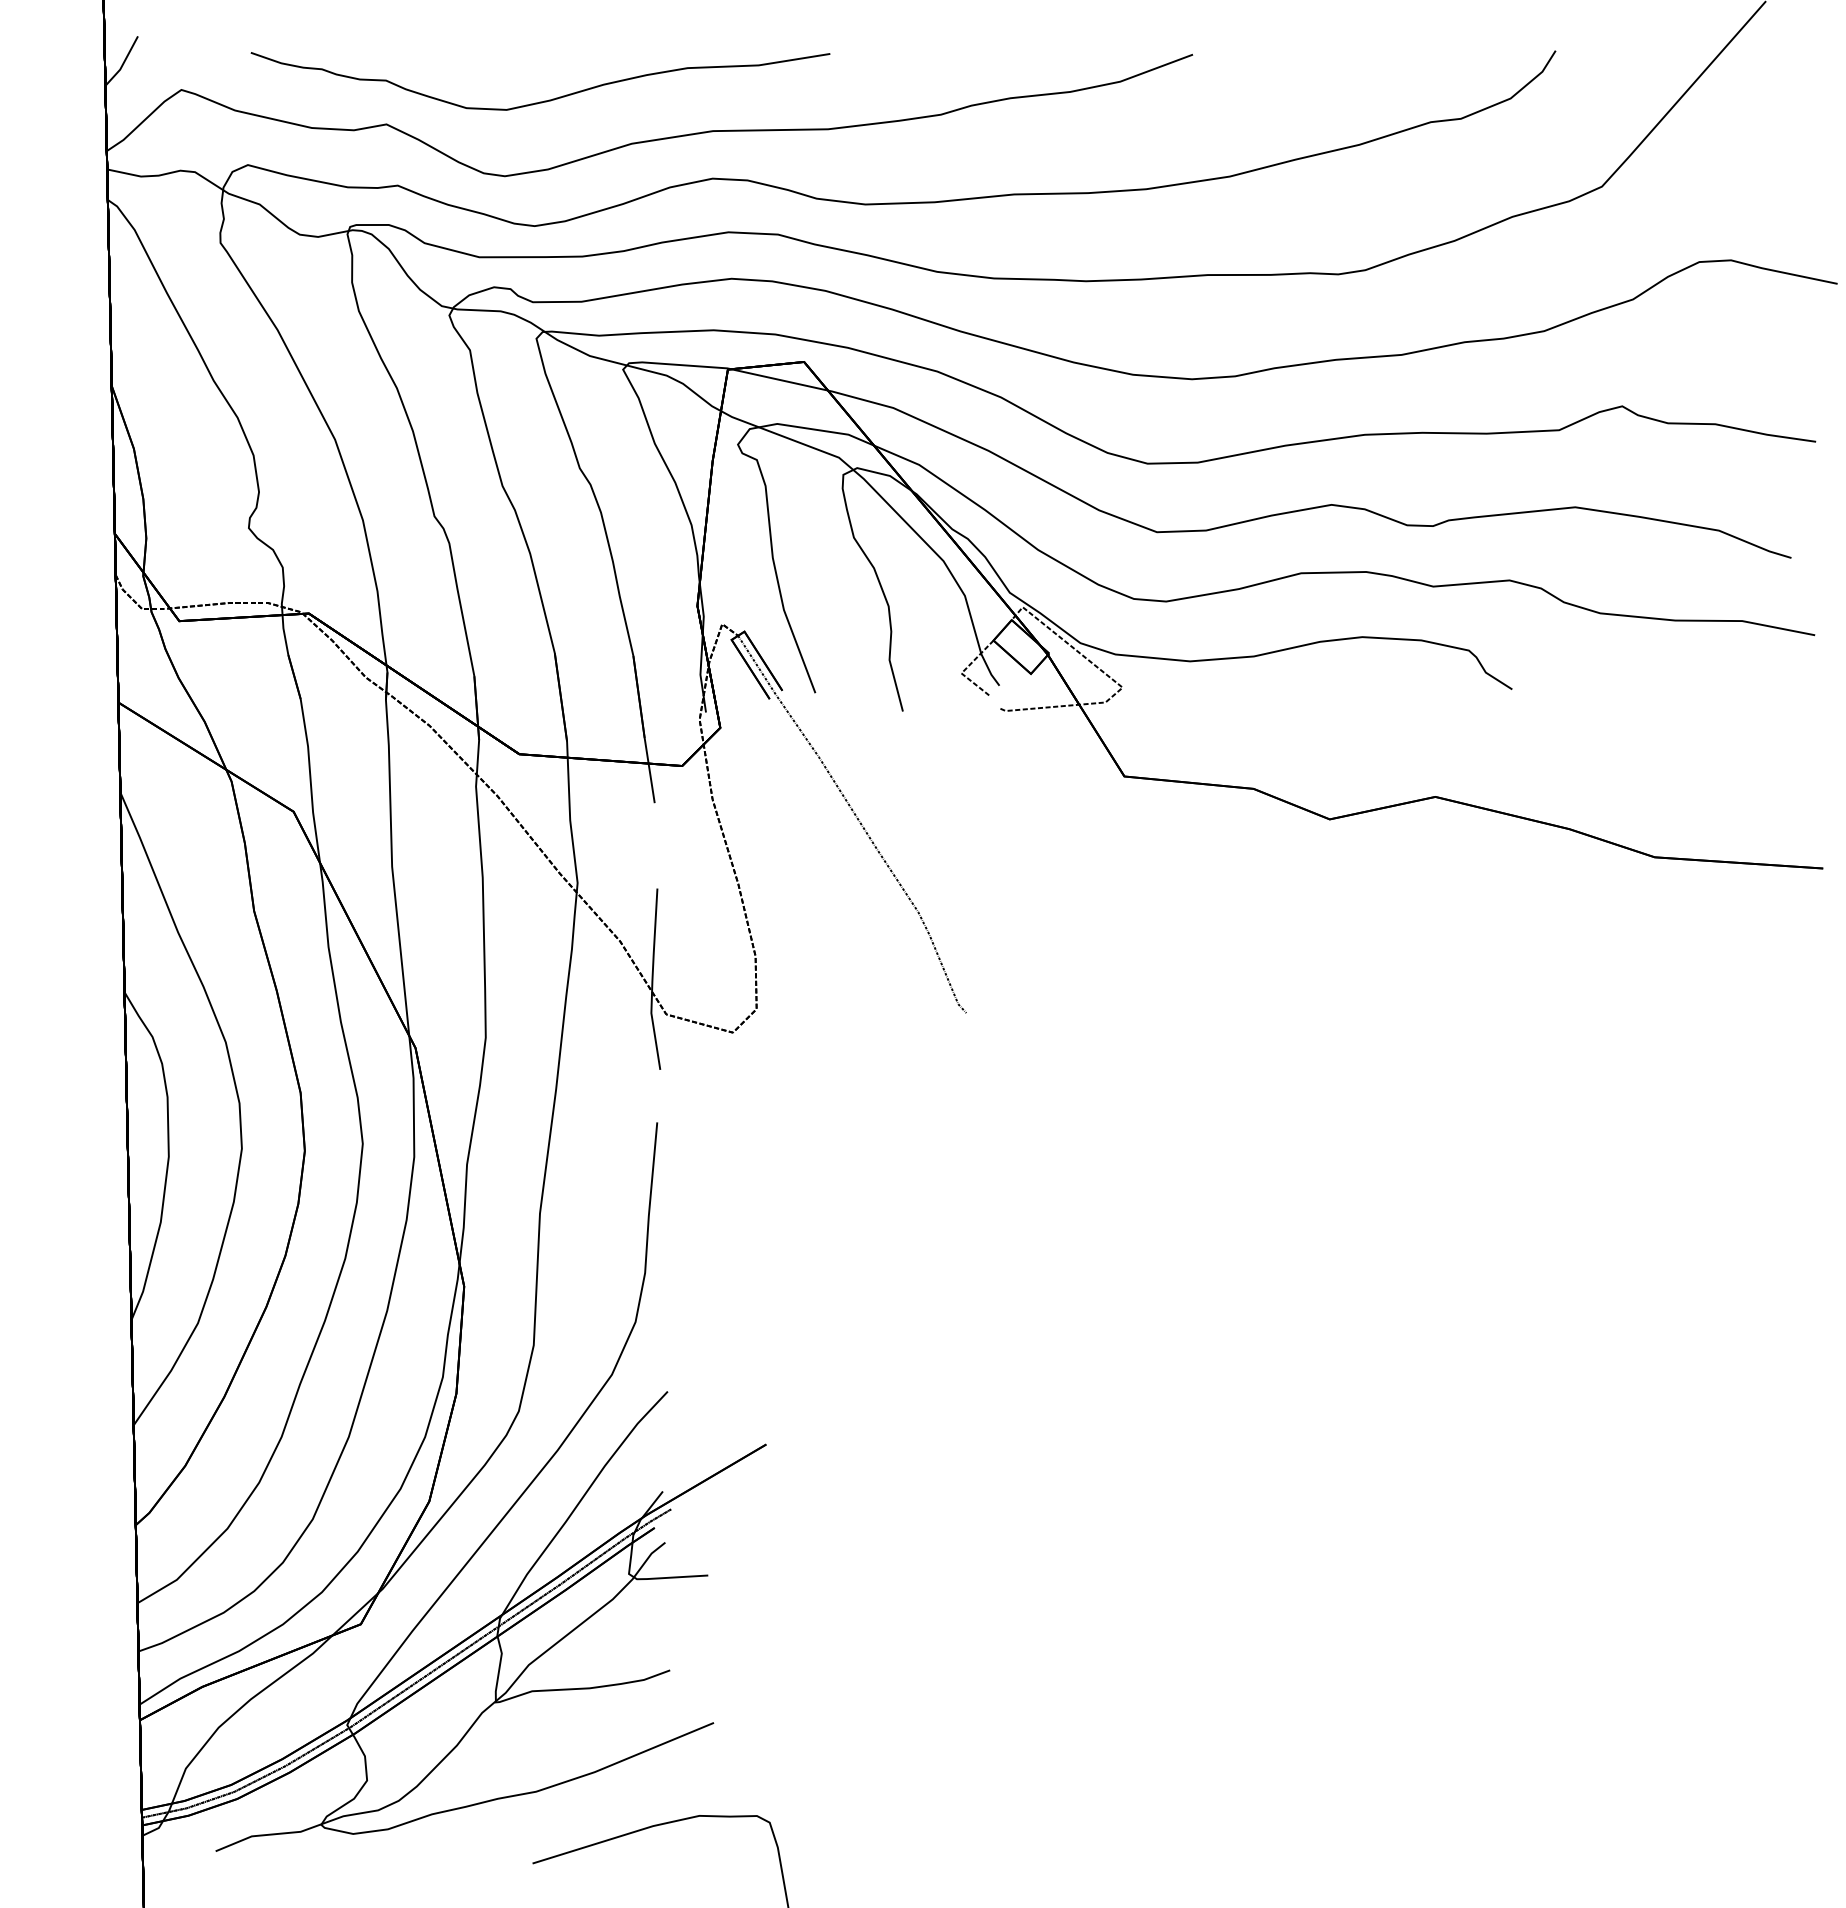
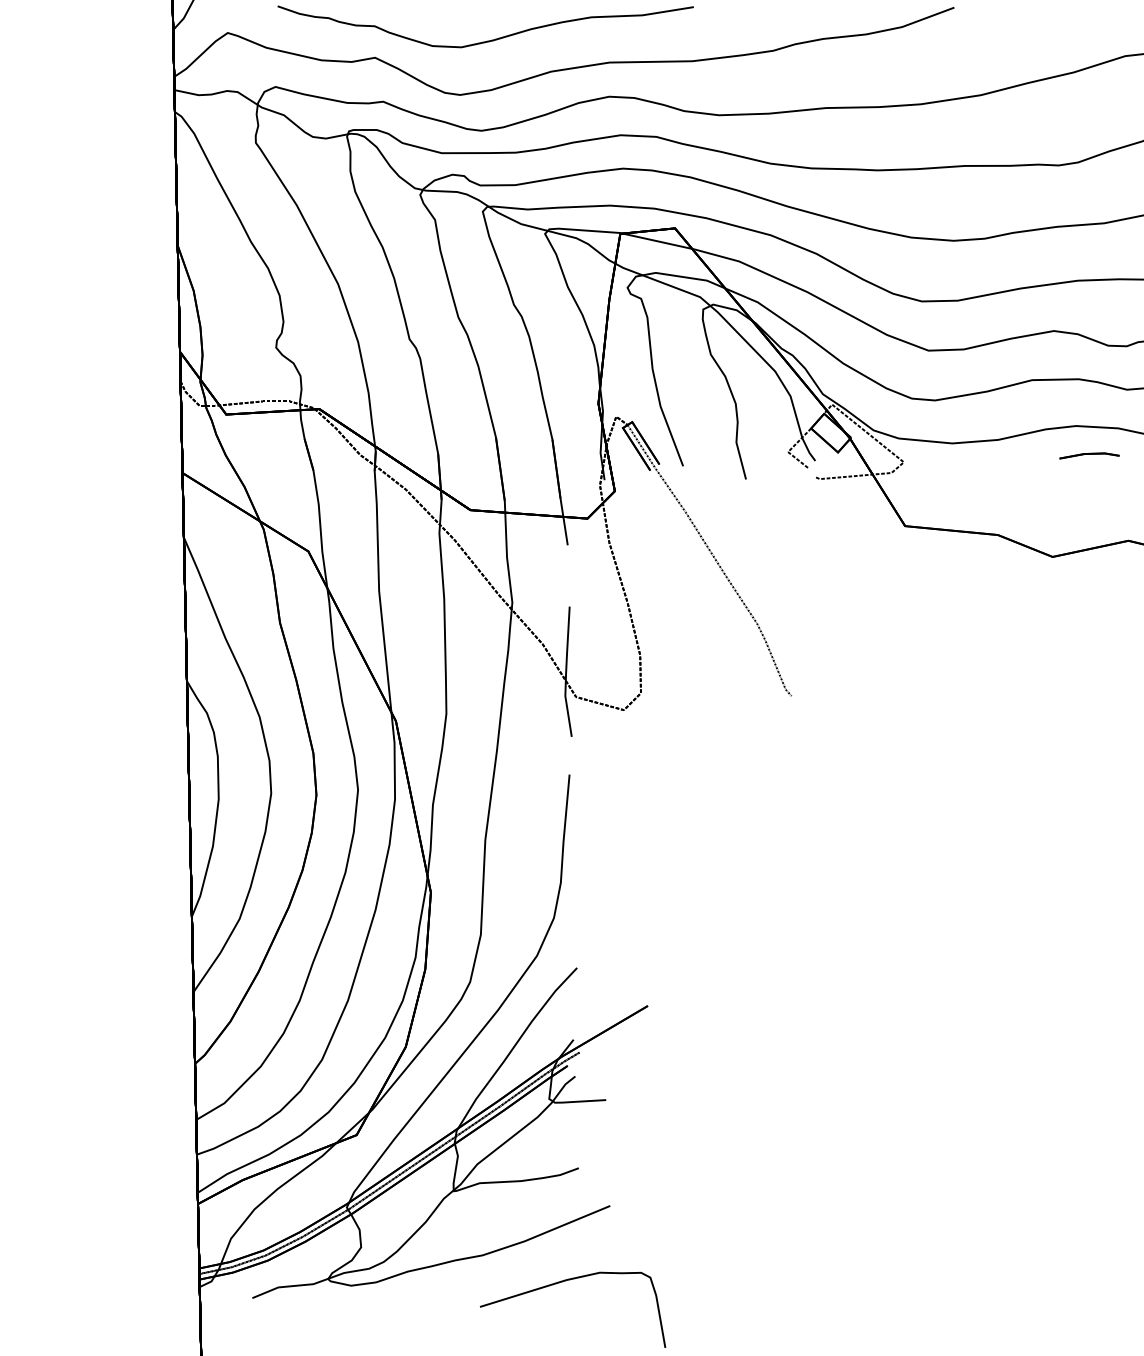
part: (1380, 678) -> (1089, 455), added

